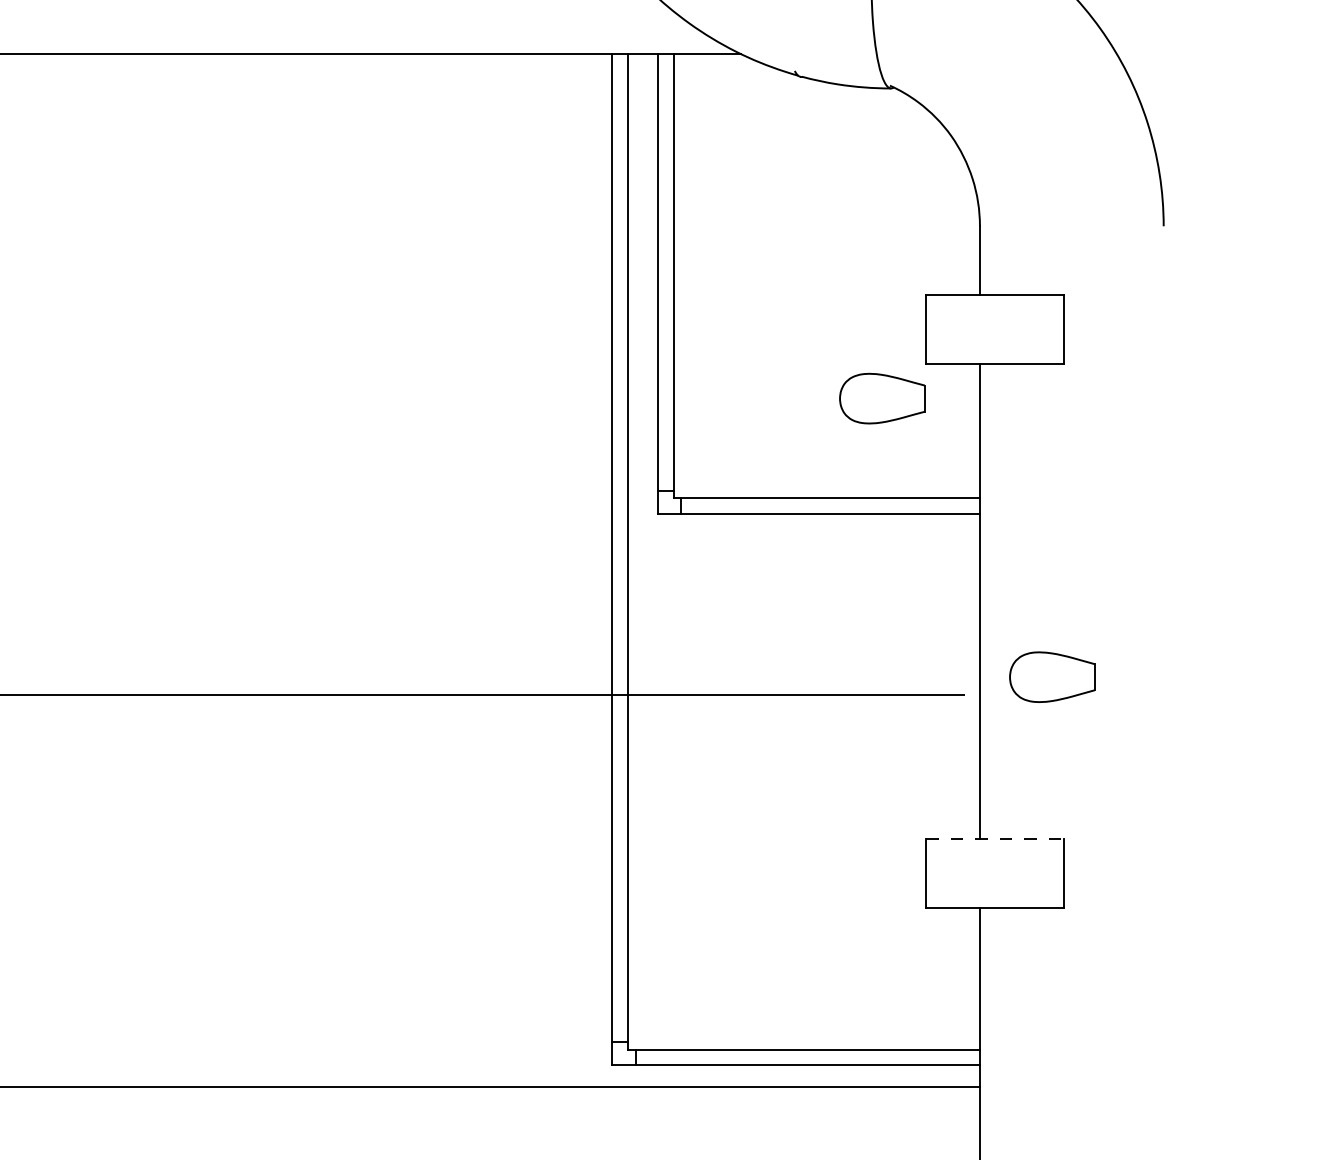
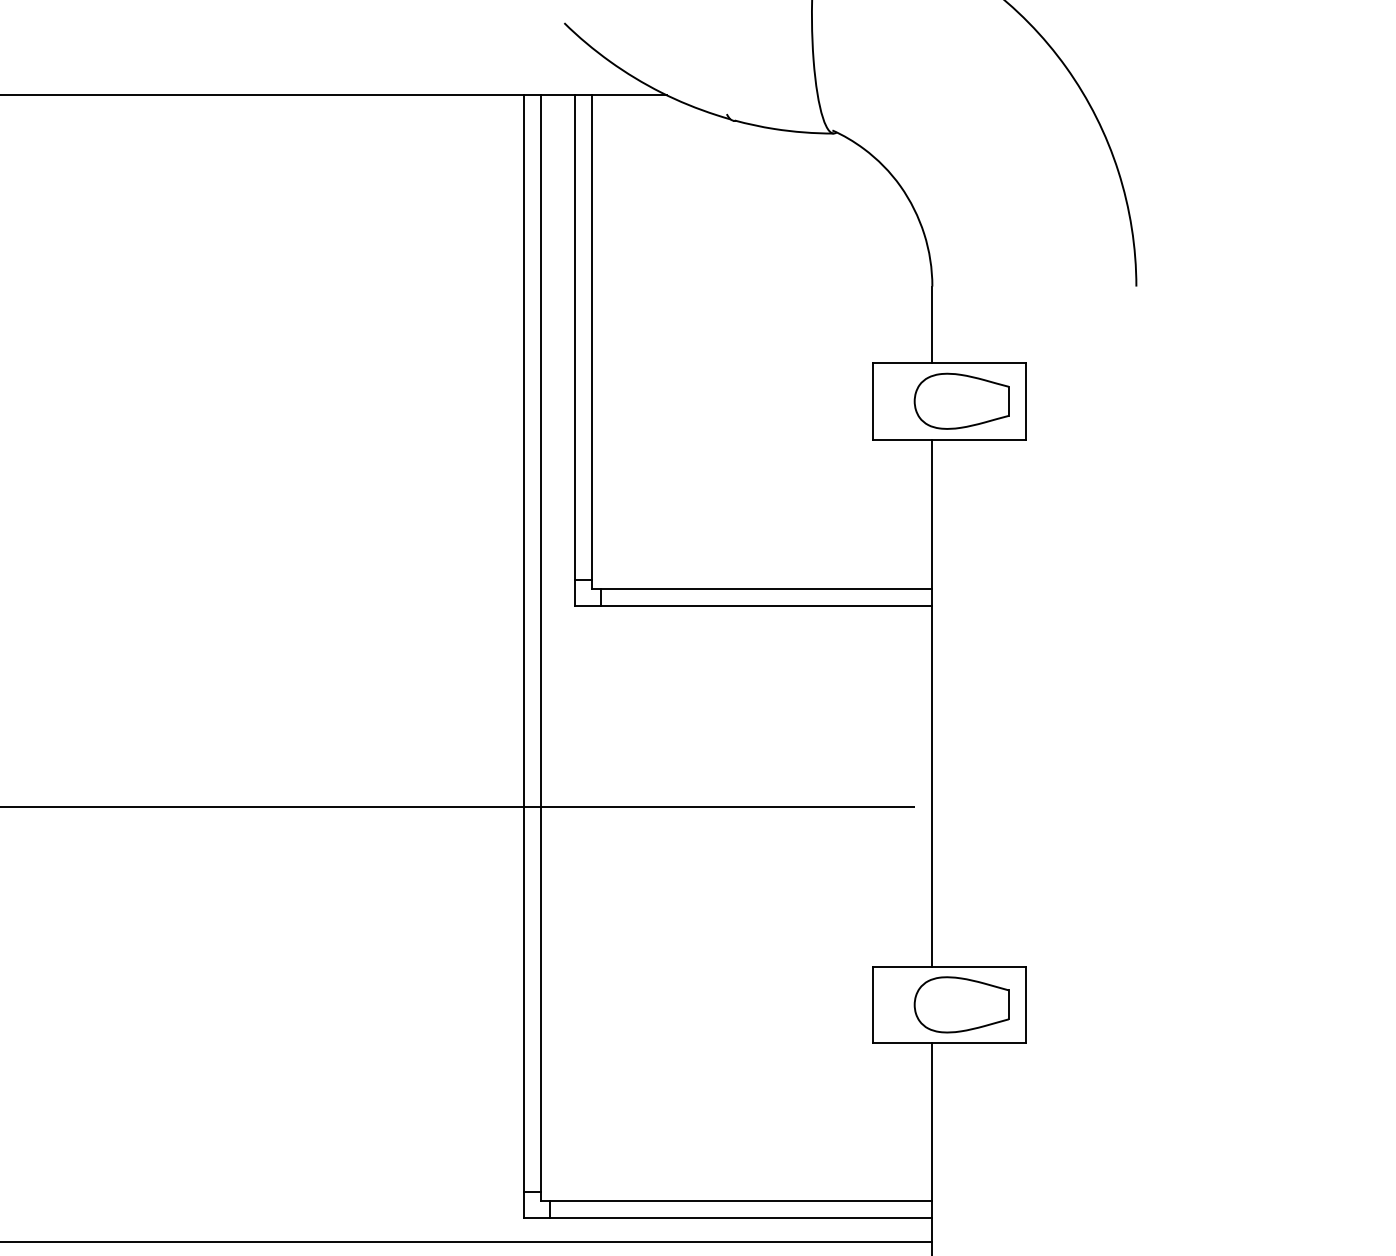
part: (882, 398) -> (961, 401), moved
part: (1052, 676) -> (961, 1004), moved
line: (995, 838) -> (949, 966), dashed -> solid

